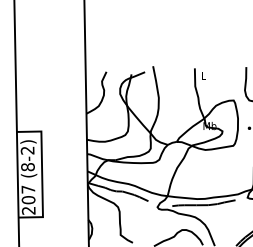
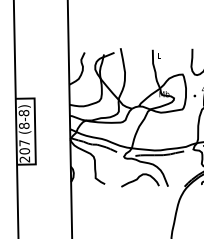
text: (26, 151) -> (23, 113), (8-2) -> (8-8)

